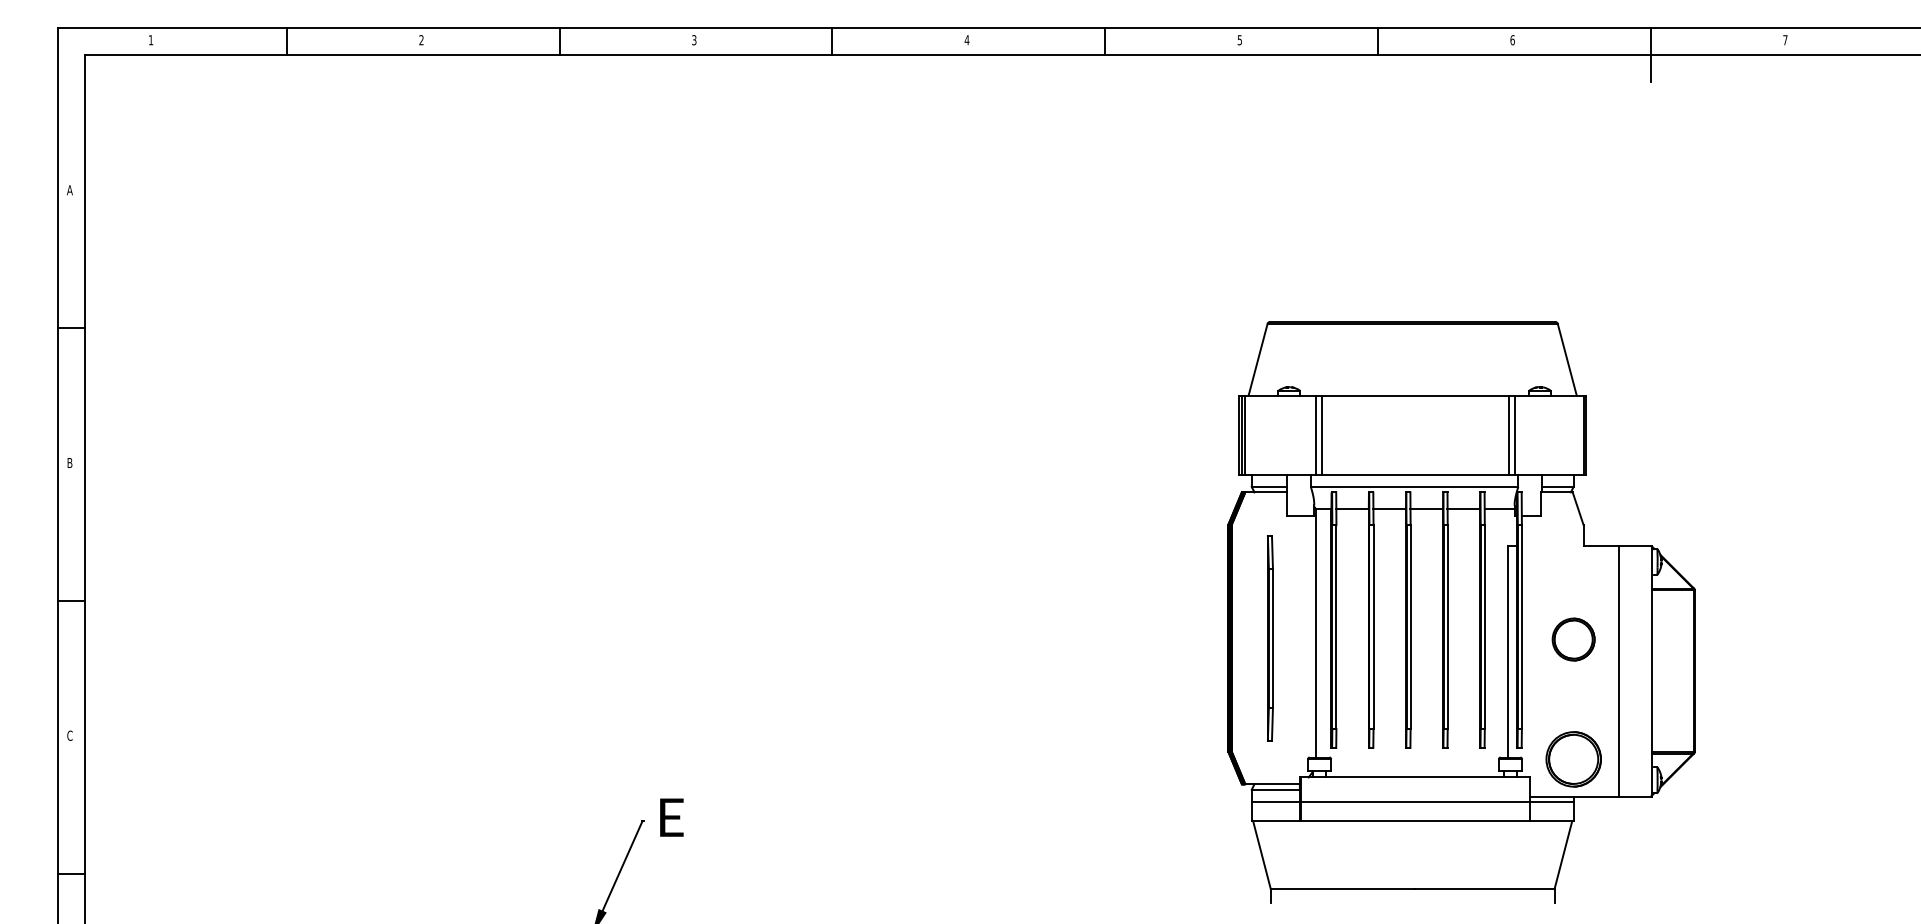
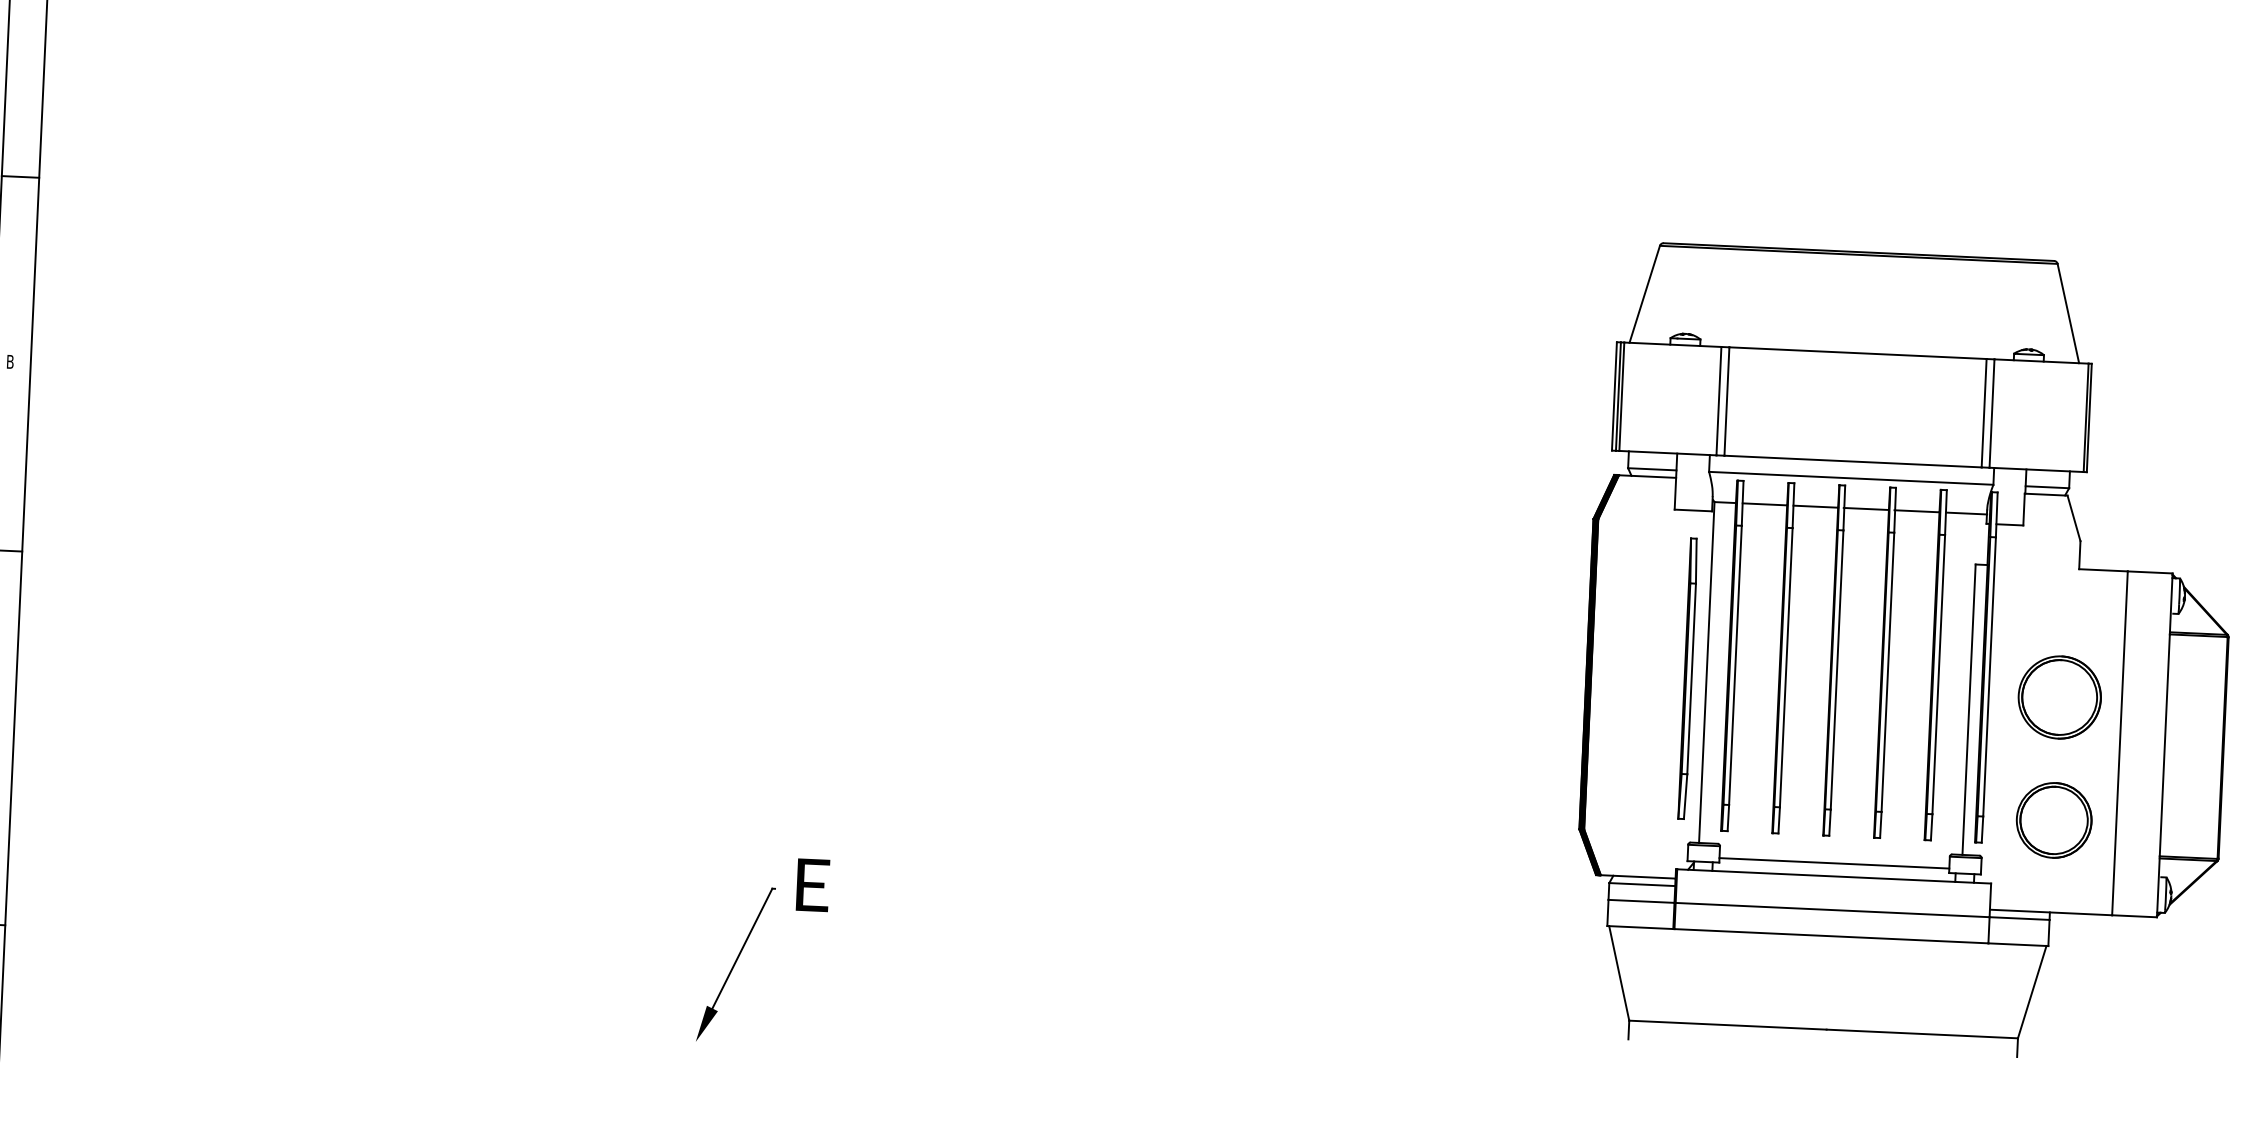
part: (1270, 638) -> (1688, 679), moved
part: (1573, 639) -> (2059, 697), size x1.43
part: (1573, 759) -> (2053, 820), moved
line: (1414, 767) -> (1833, 862), added

